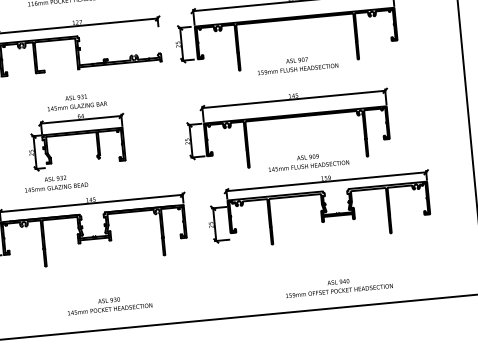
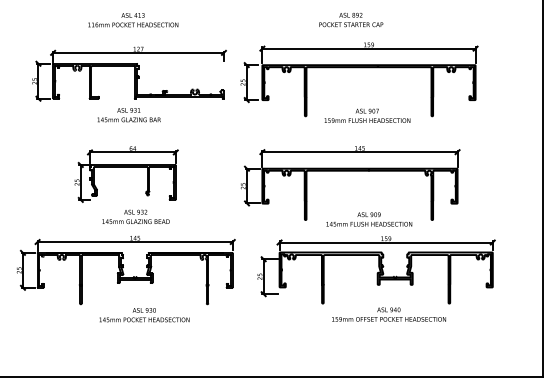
text: (76, 102) -> (128, 115), moved
text: (55, 182) -> (135, 216), moved
text: (338, 286) -> (388, 314), moved
text: (109, 305) -> (144, 315), moved

